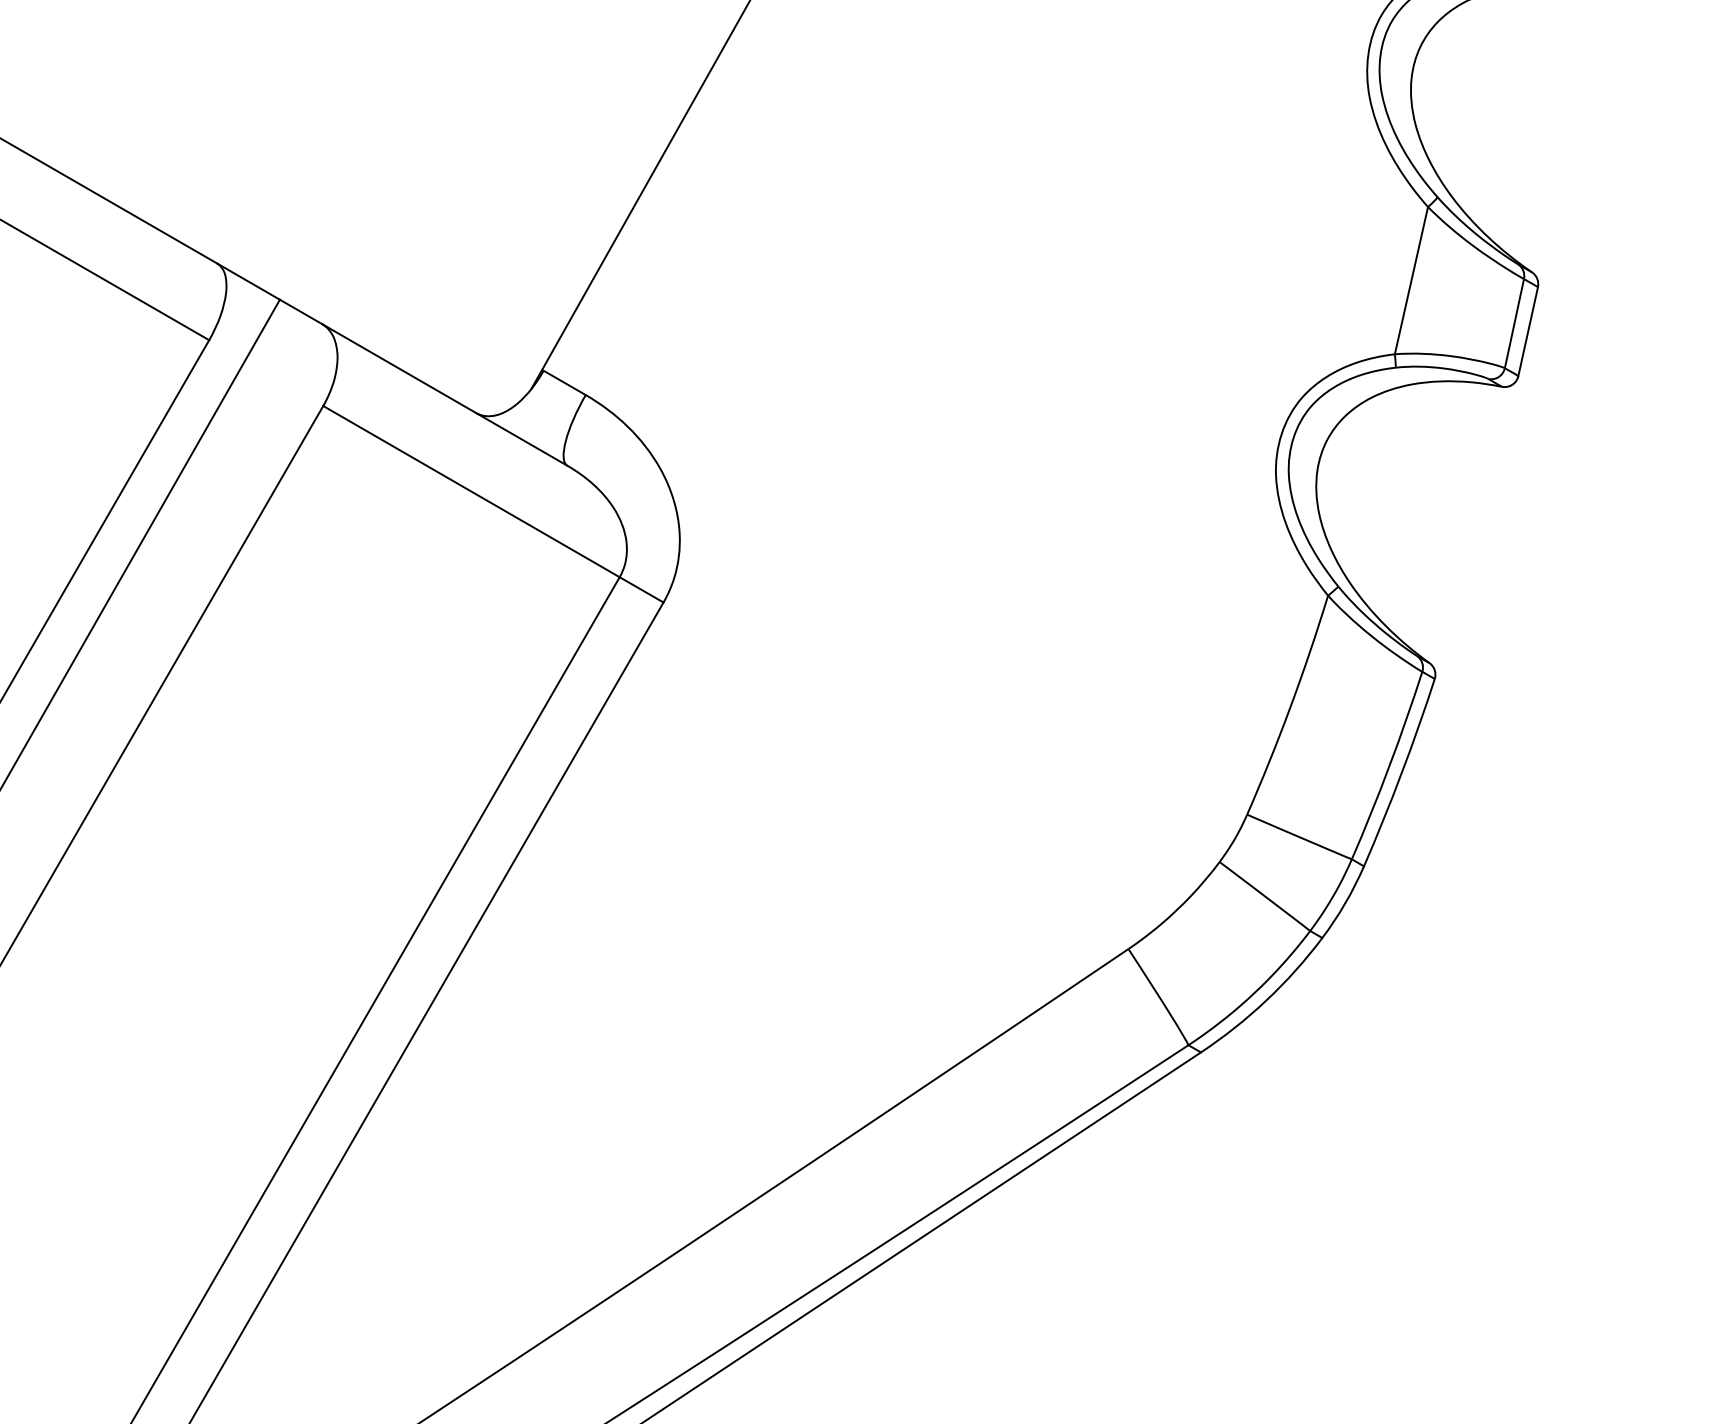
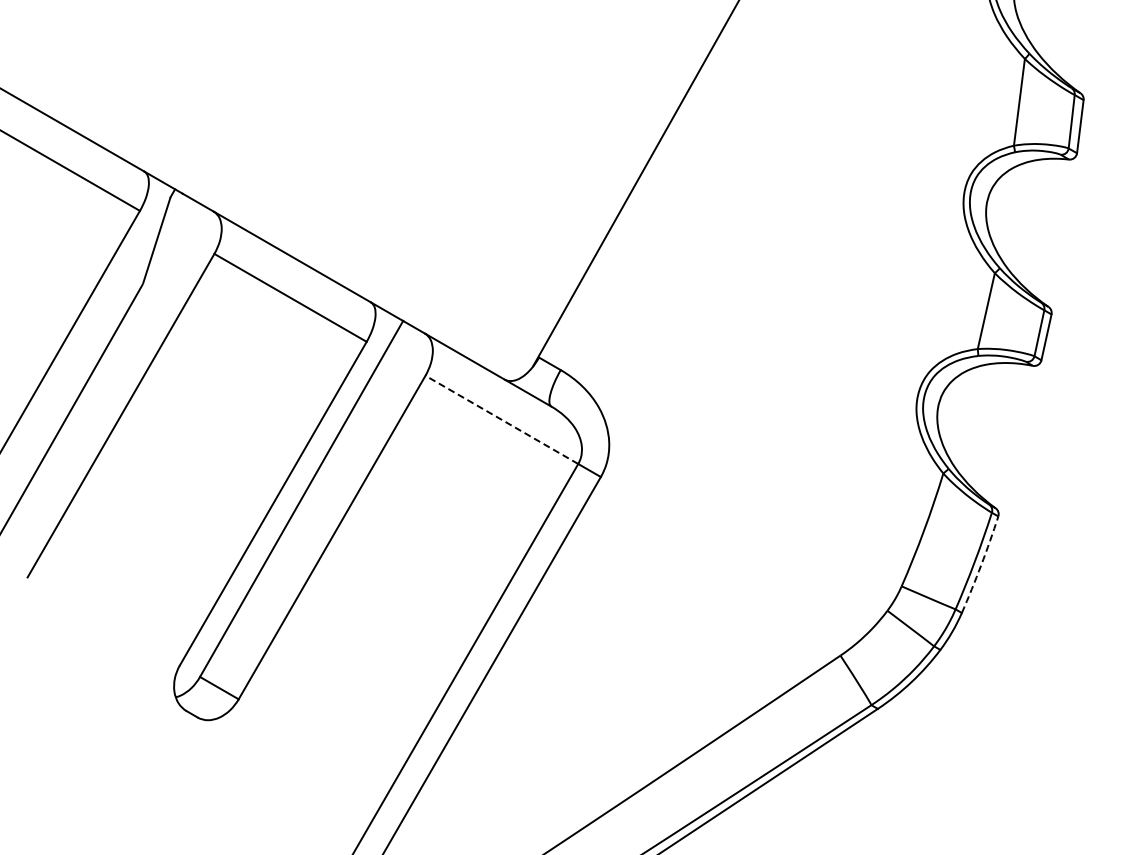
line: (470, 490) -> (501, 419), solid -> dashed
arc: (1402, 774) -> (981, 565), solid -> dashed

